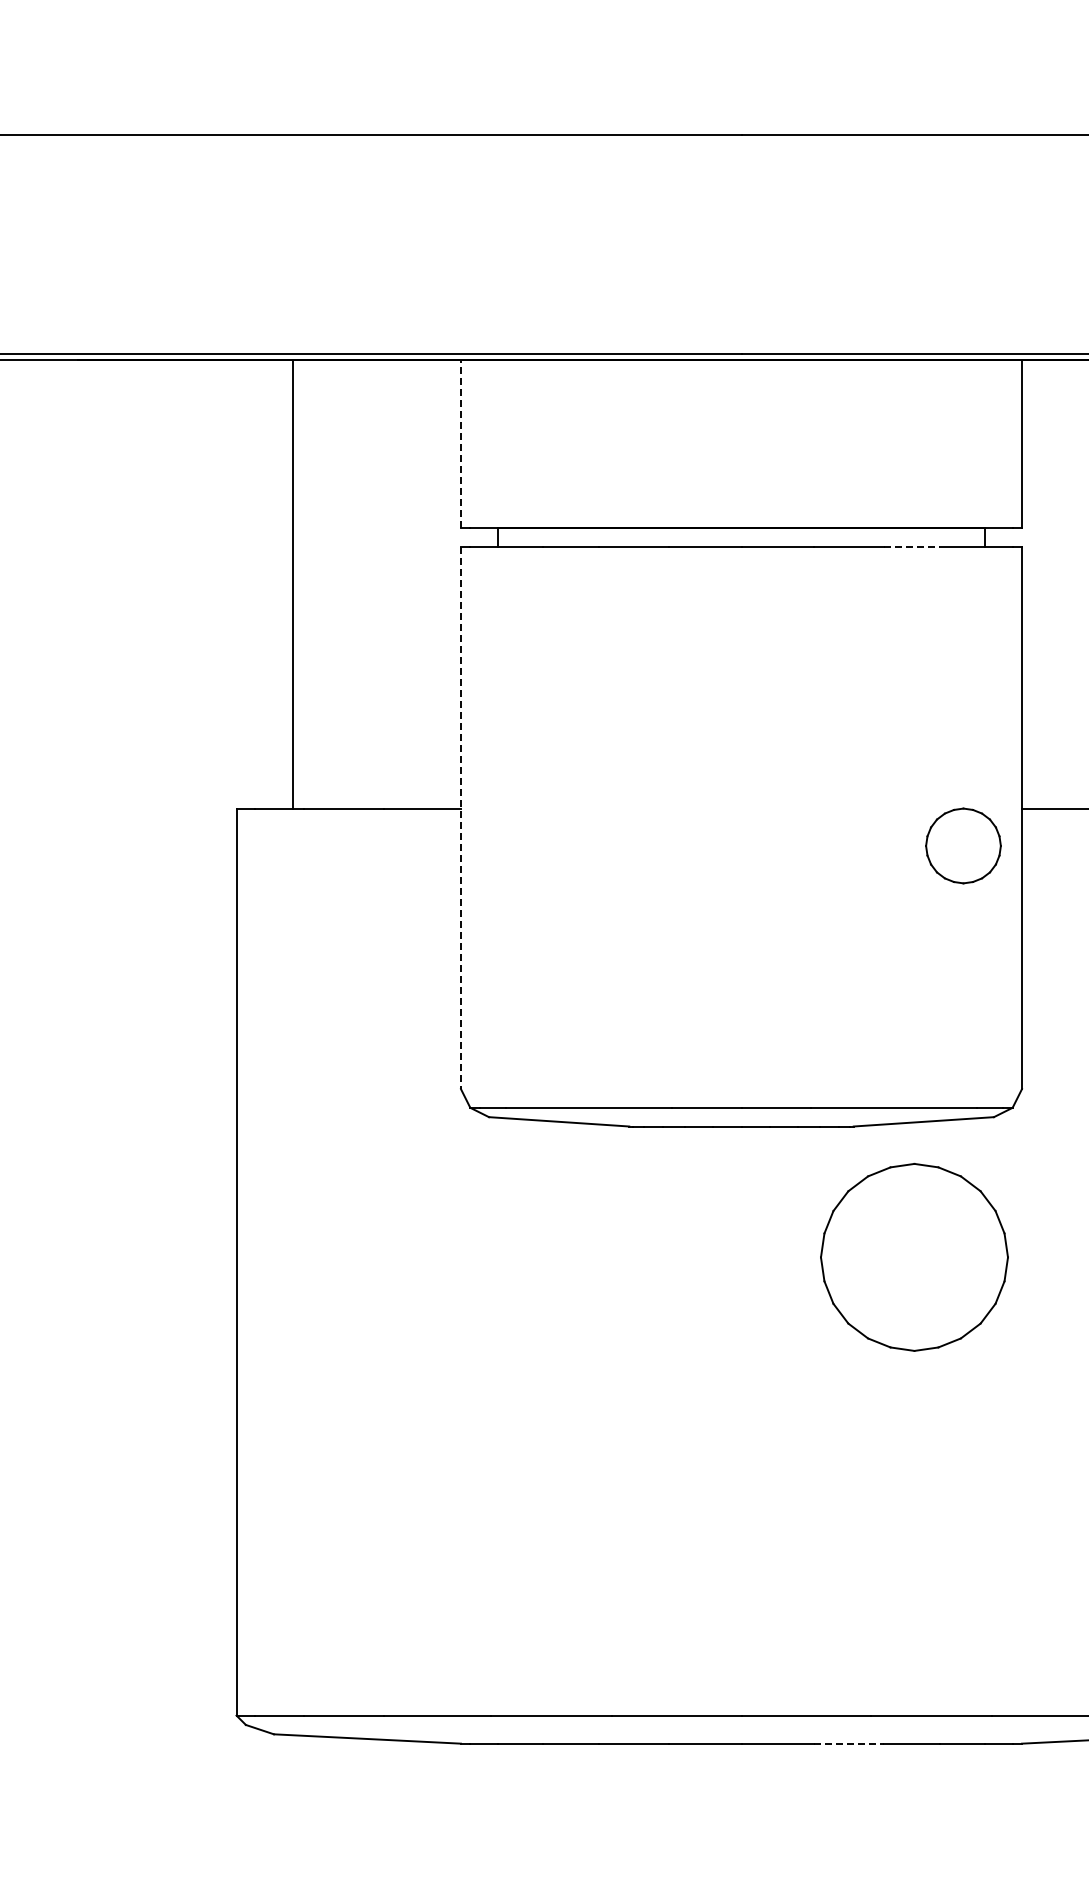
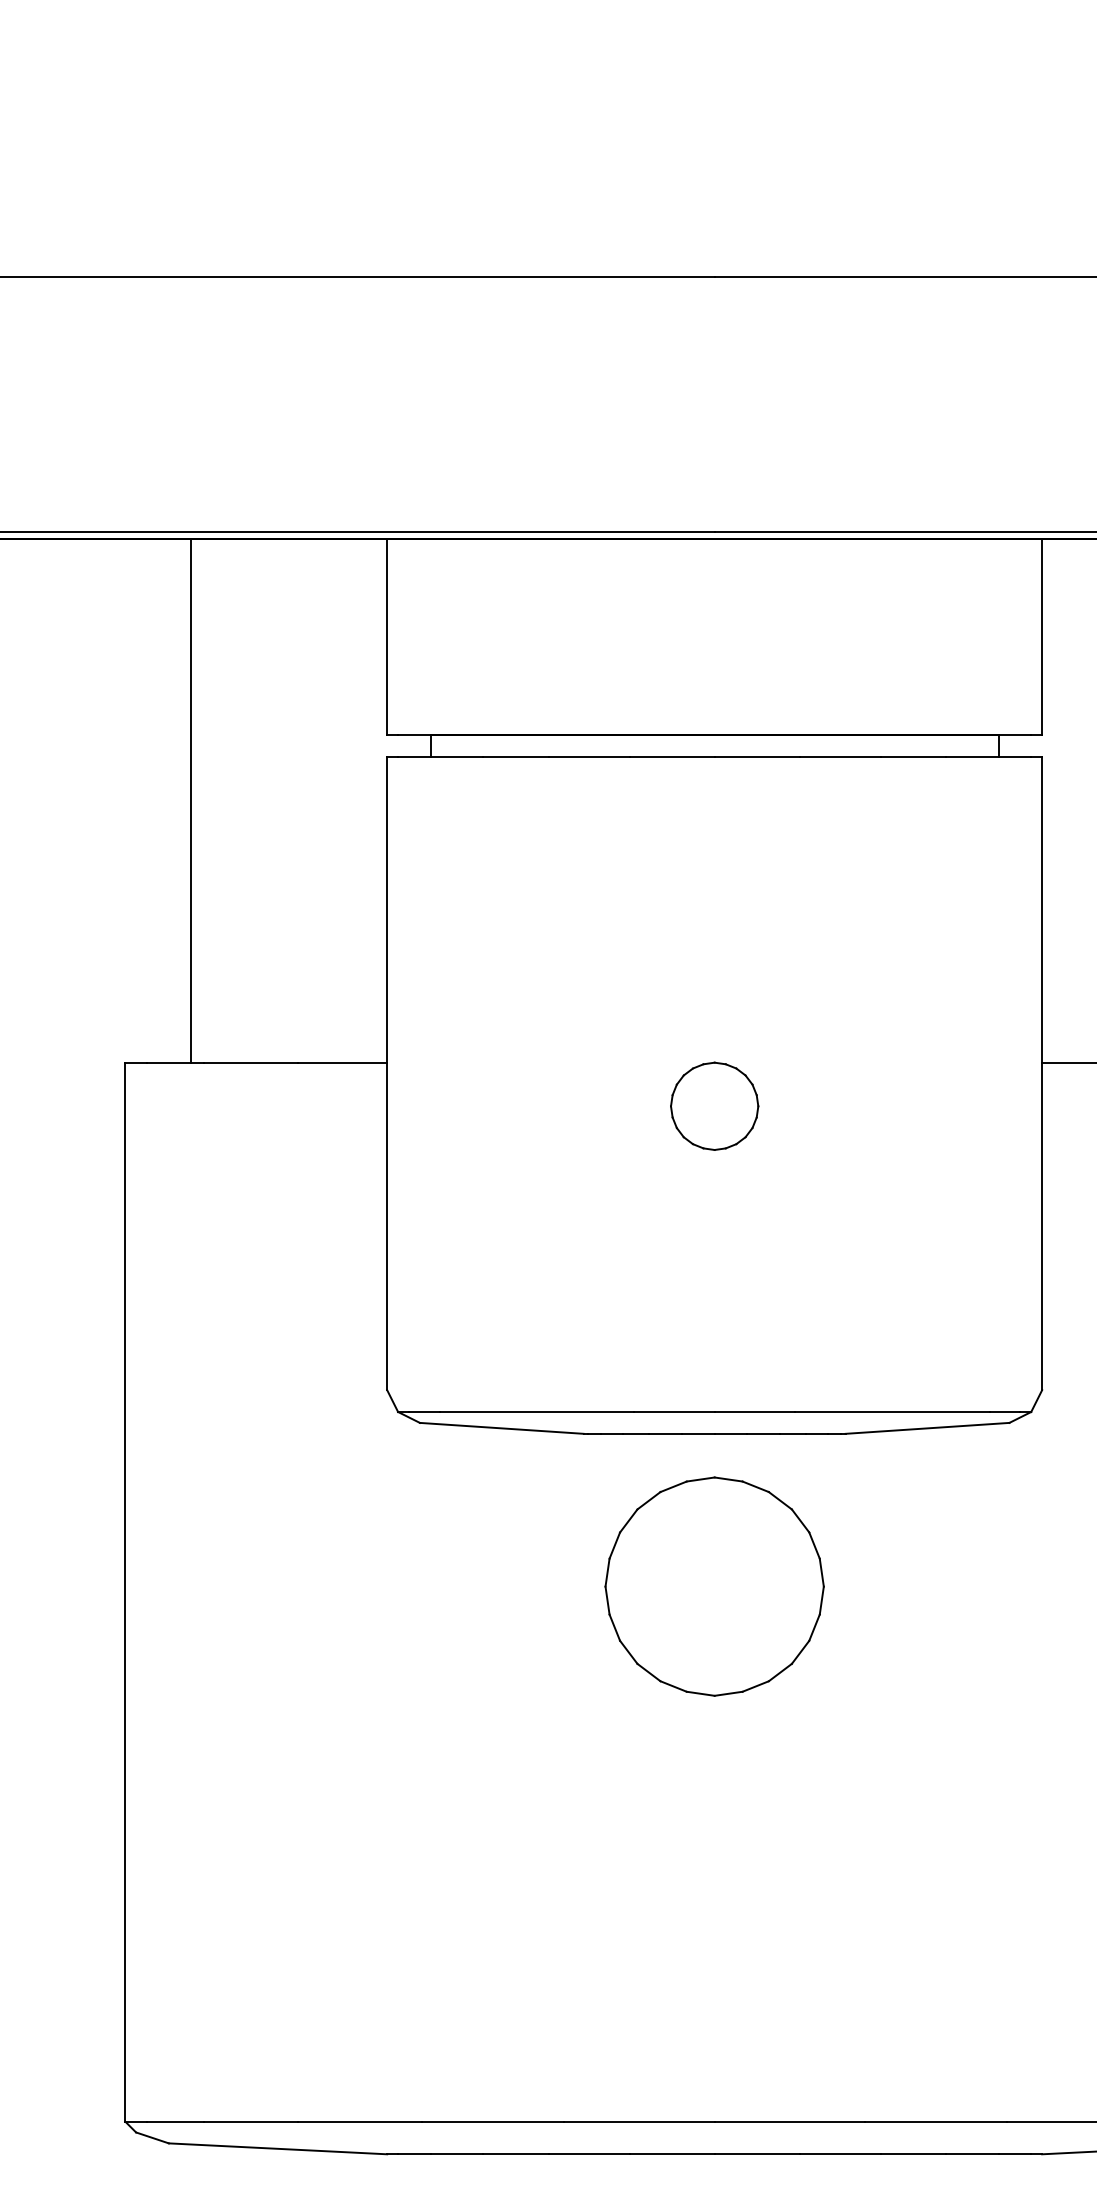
line: (460, 443) -> (386, 636), dashed -> solid
line: (912, 546) -> (914, 756), dashed -> solid
line: (460, 818) -> (386, 1074), dashed -> solid
part: (963, 845) -> (714, 1105), moved
part: (914, 1257) -> (714, 1586), moved
line: (849, 1743) -> (840, 2154), dashed -> solid

